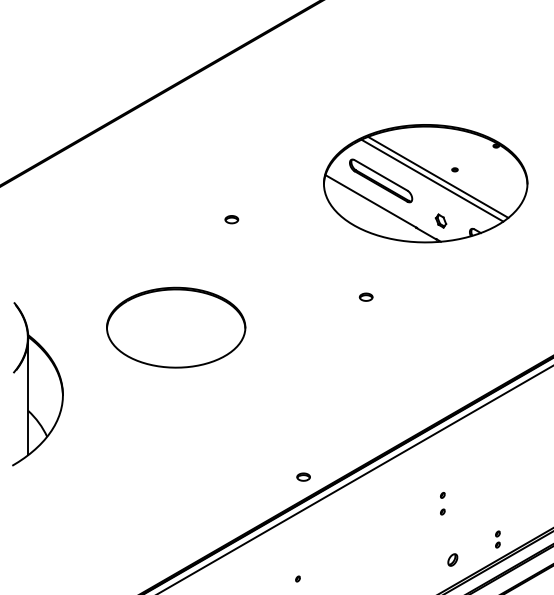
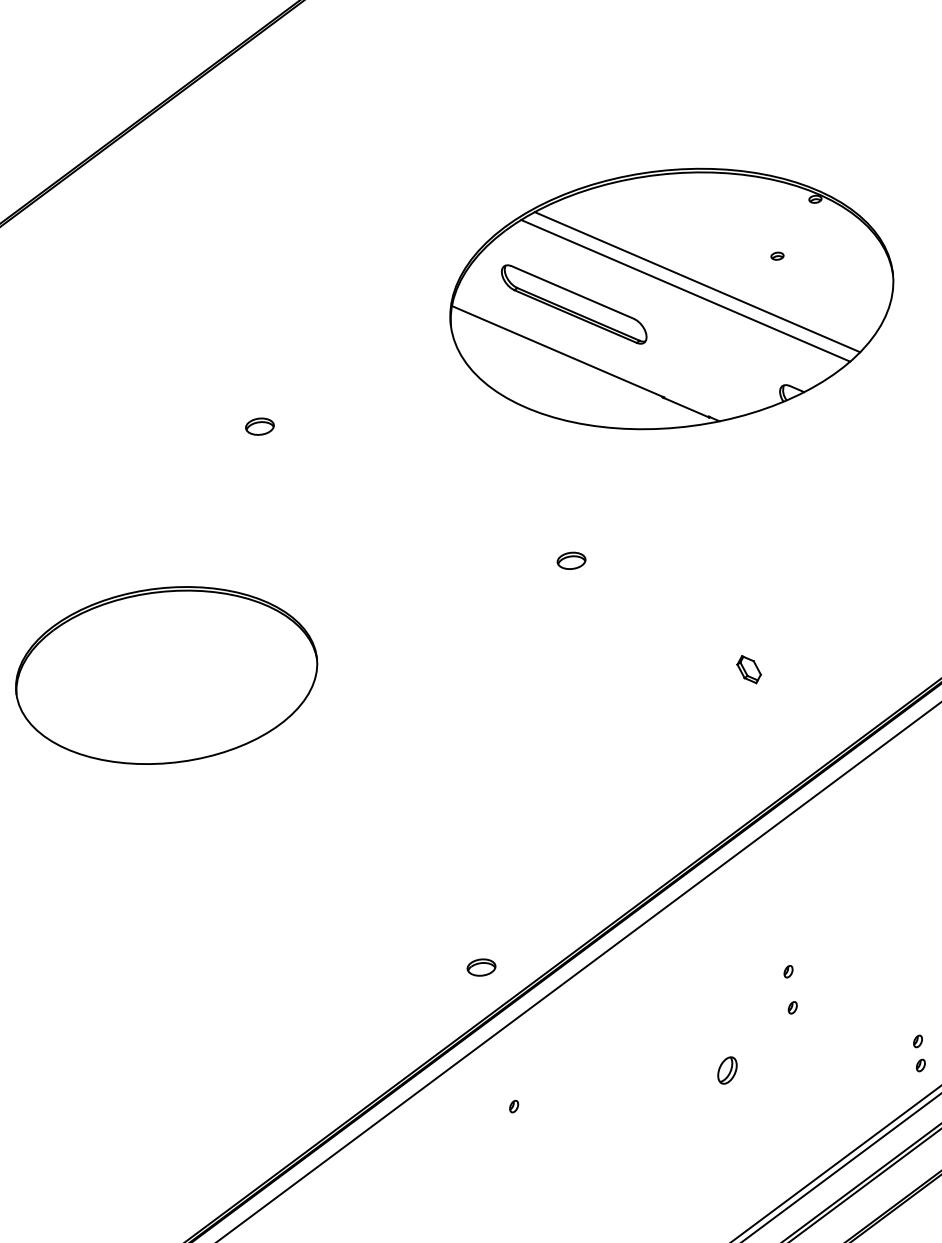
part: (454, 169) -> (776, 255), moved
part: (440, 220) -> (747, 668), moved
part: (452, 559) -> (726, 1069), moved
part: (297, 578) -> (512, 1105), moved

